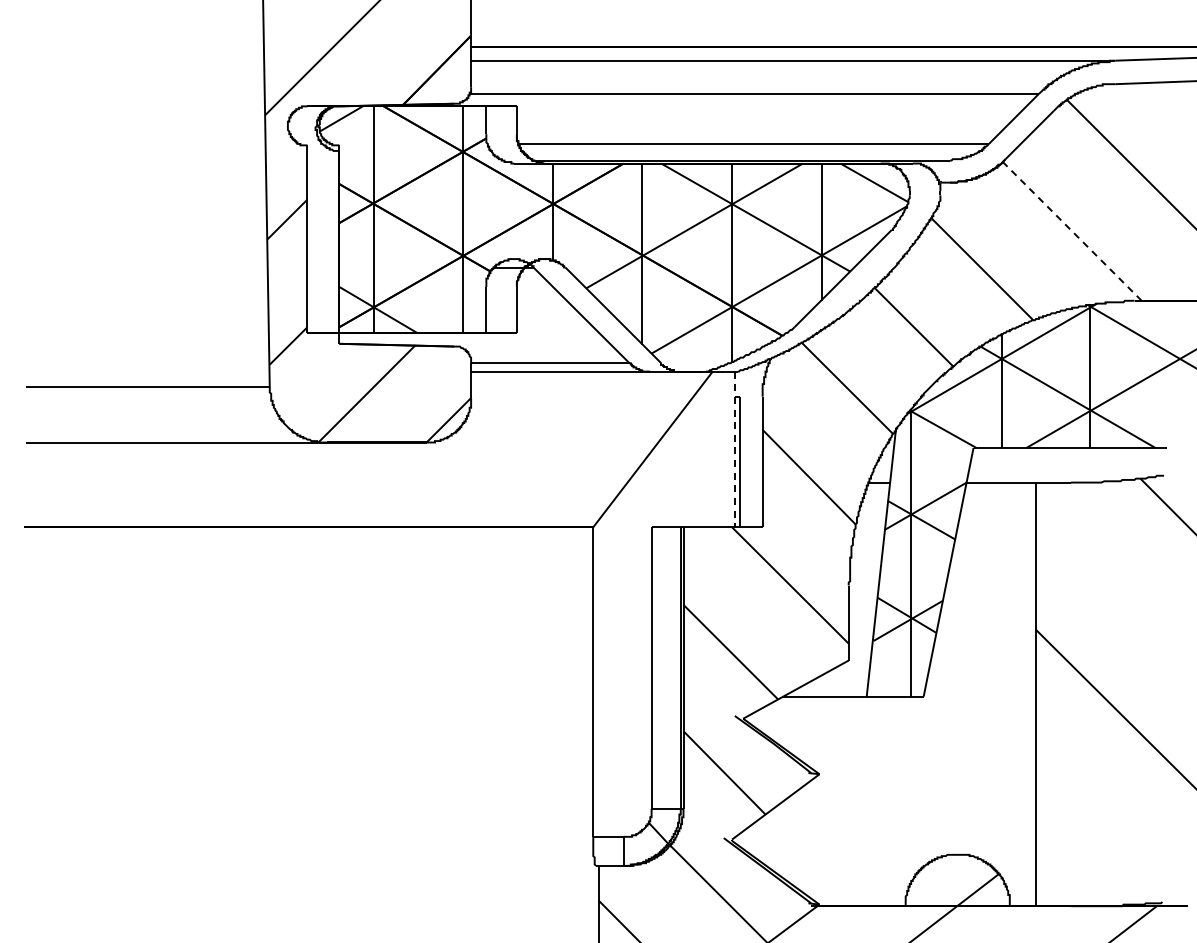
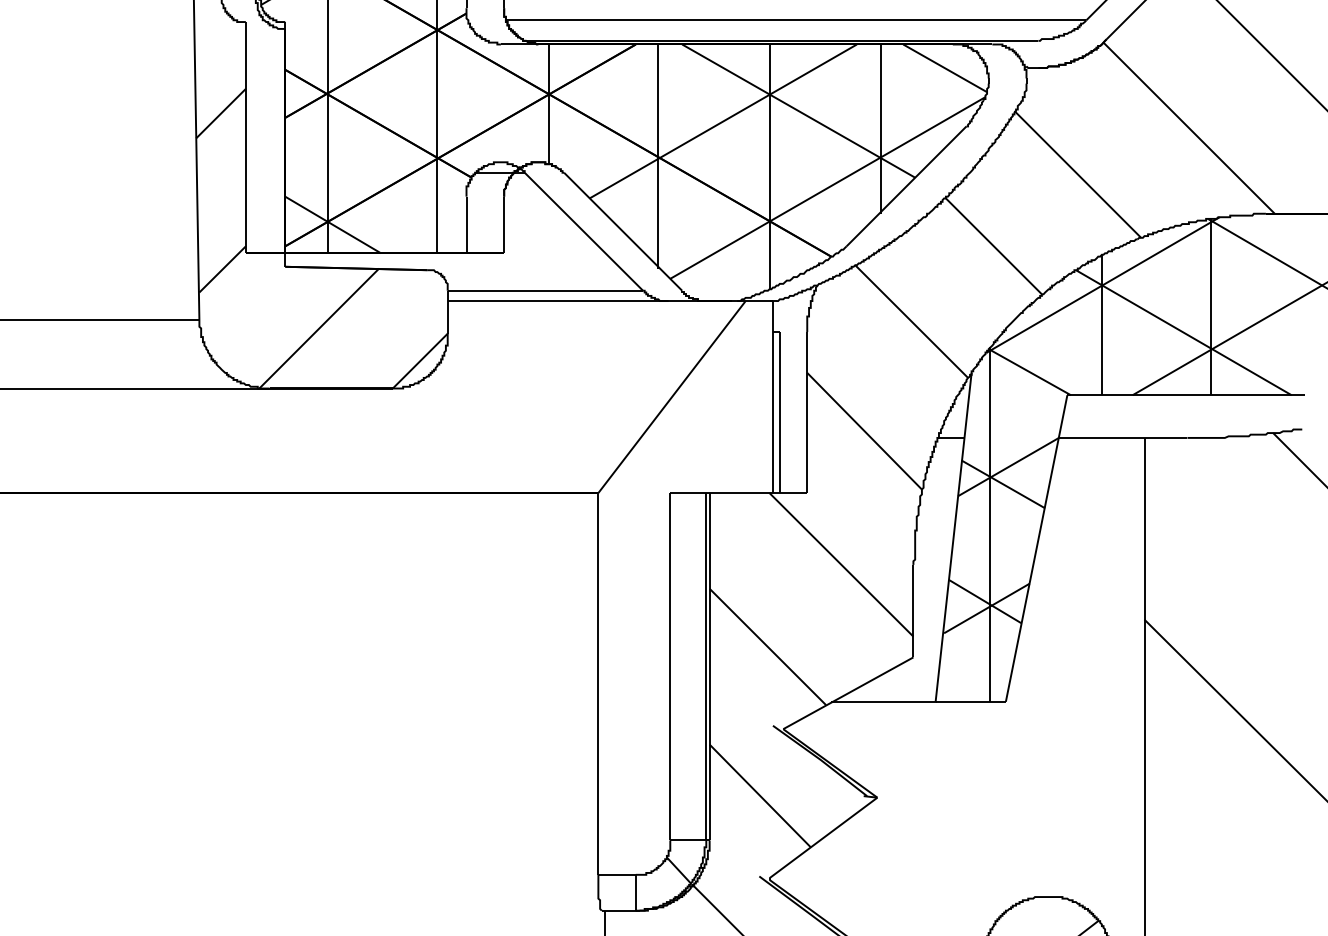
line: (1071, 231) -> (1188, 128), dashed -> solid
line: (734, 449) -> (772, 397), dashed -> solid

